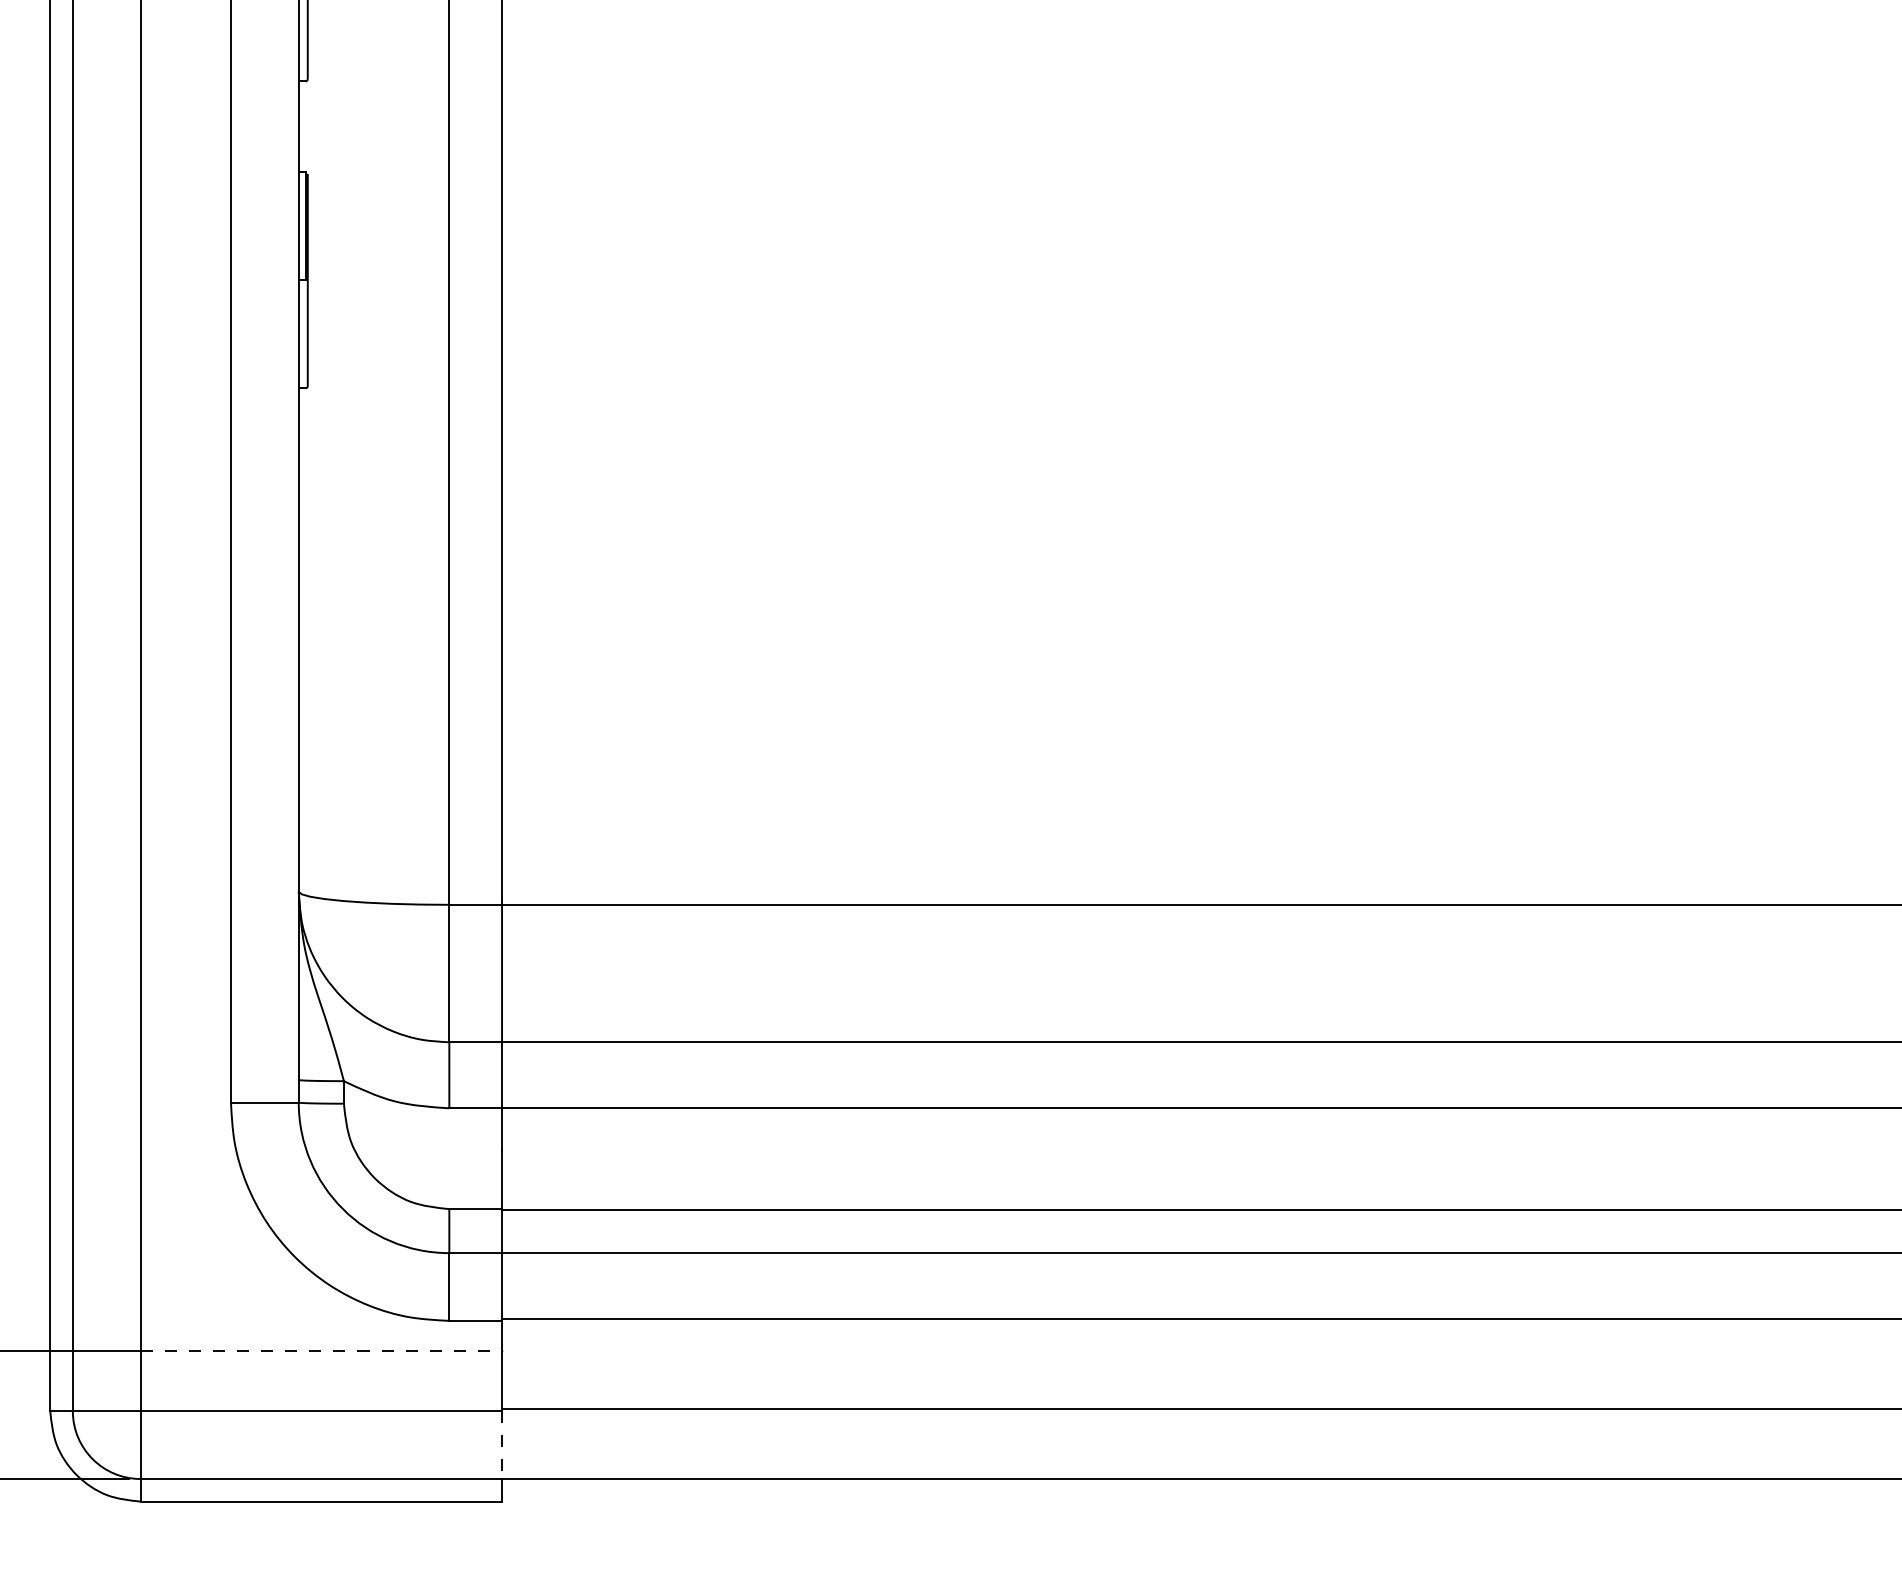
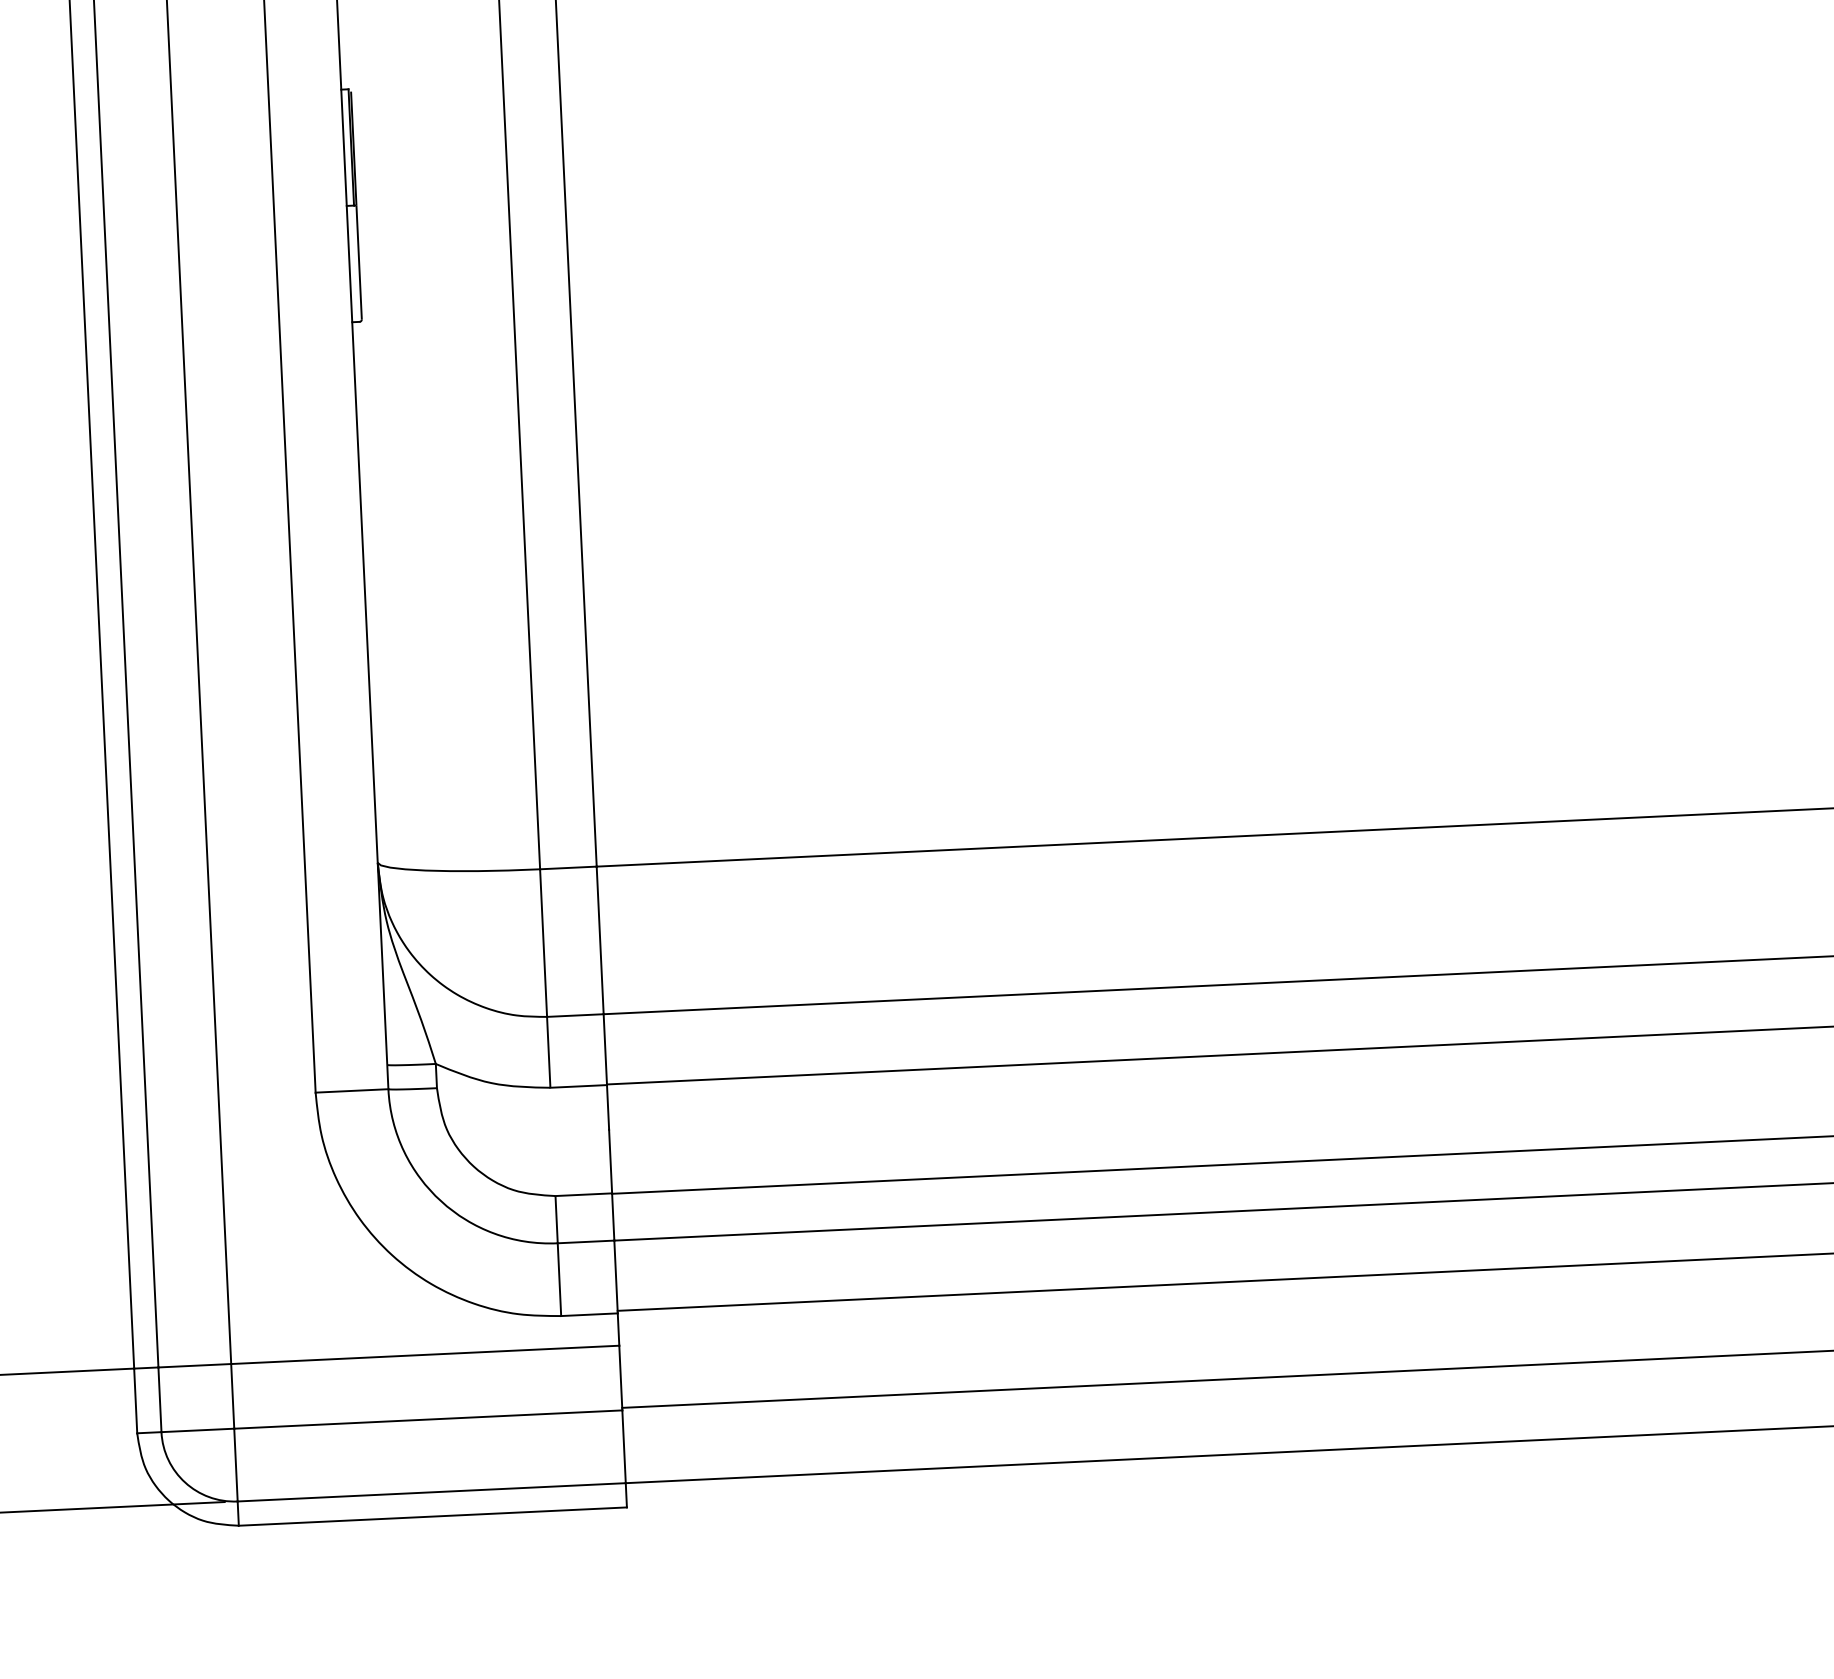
line: (321, 1351) -> (425, 1355), dashed -> solid
line: (502, 1445) -> (624, 1447), dashed -> solid

